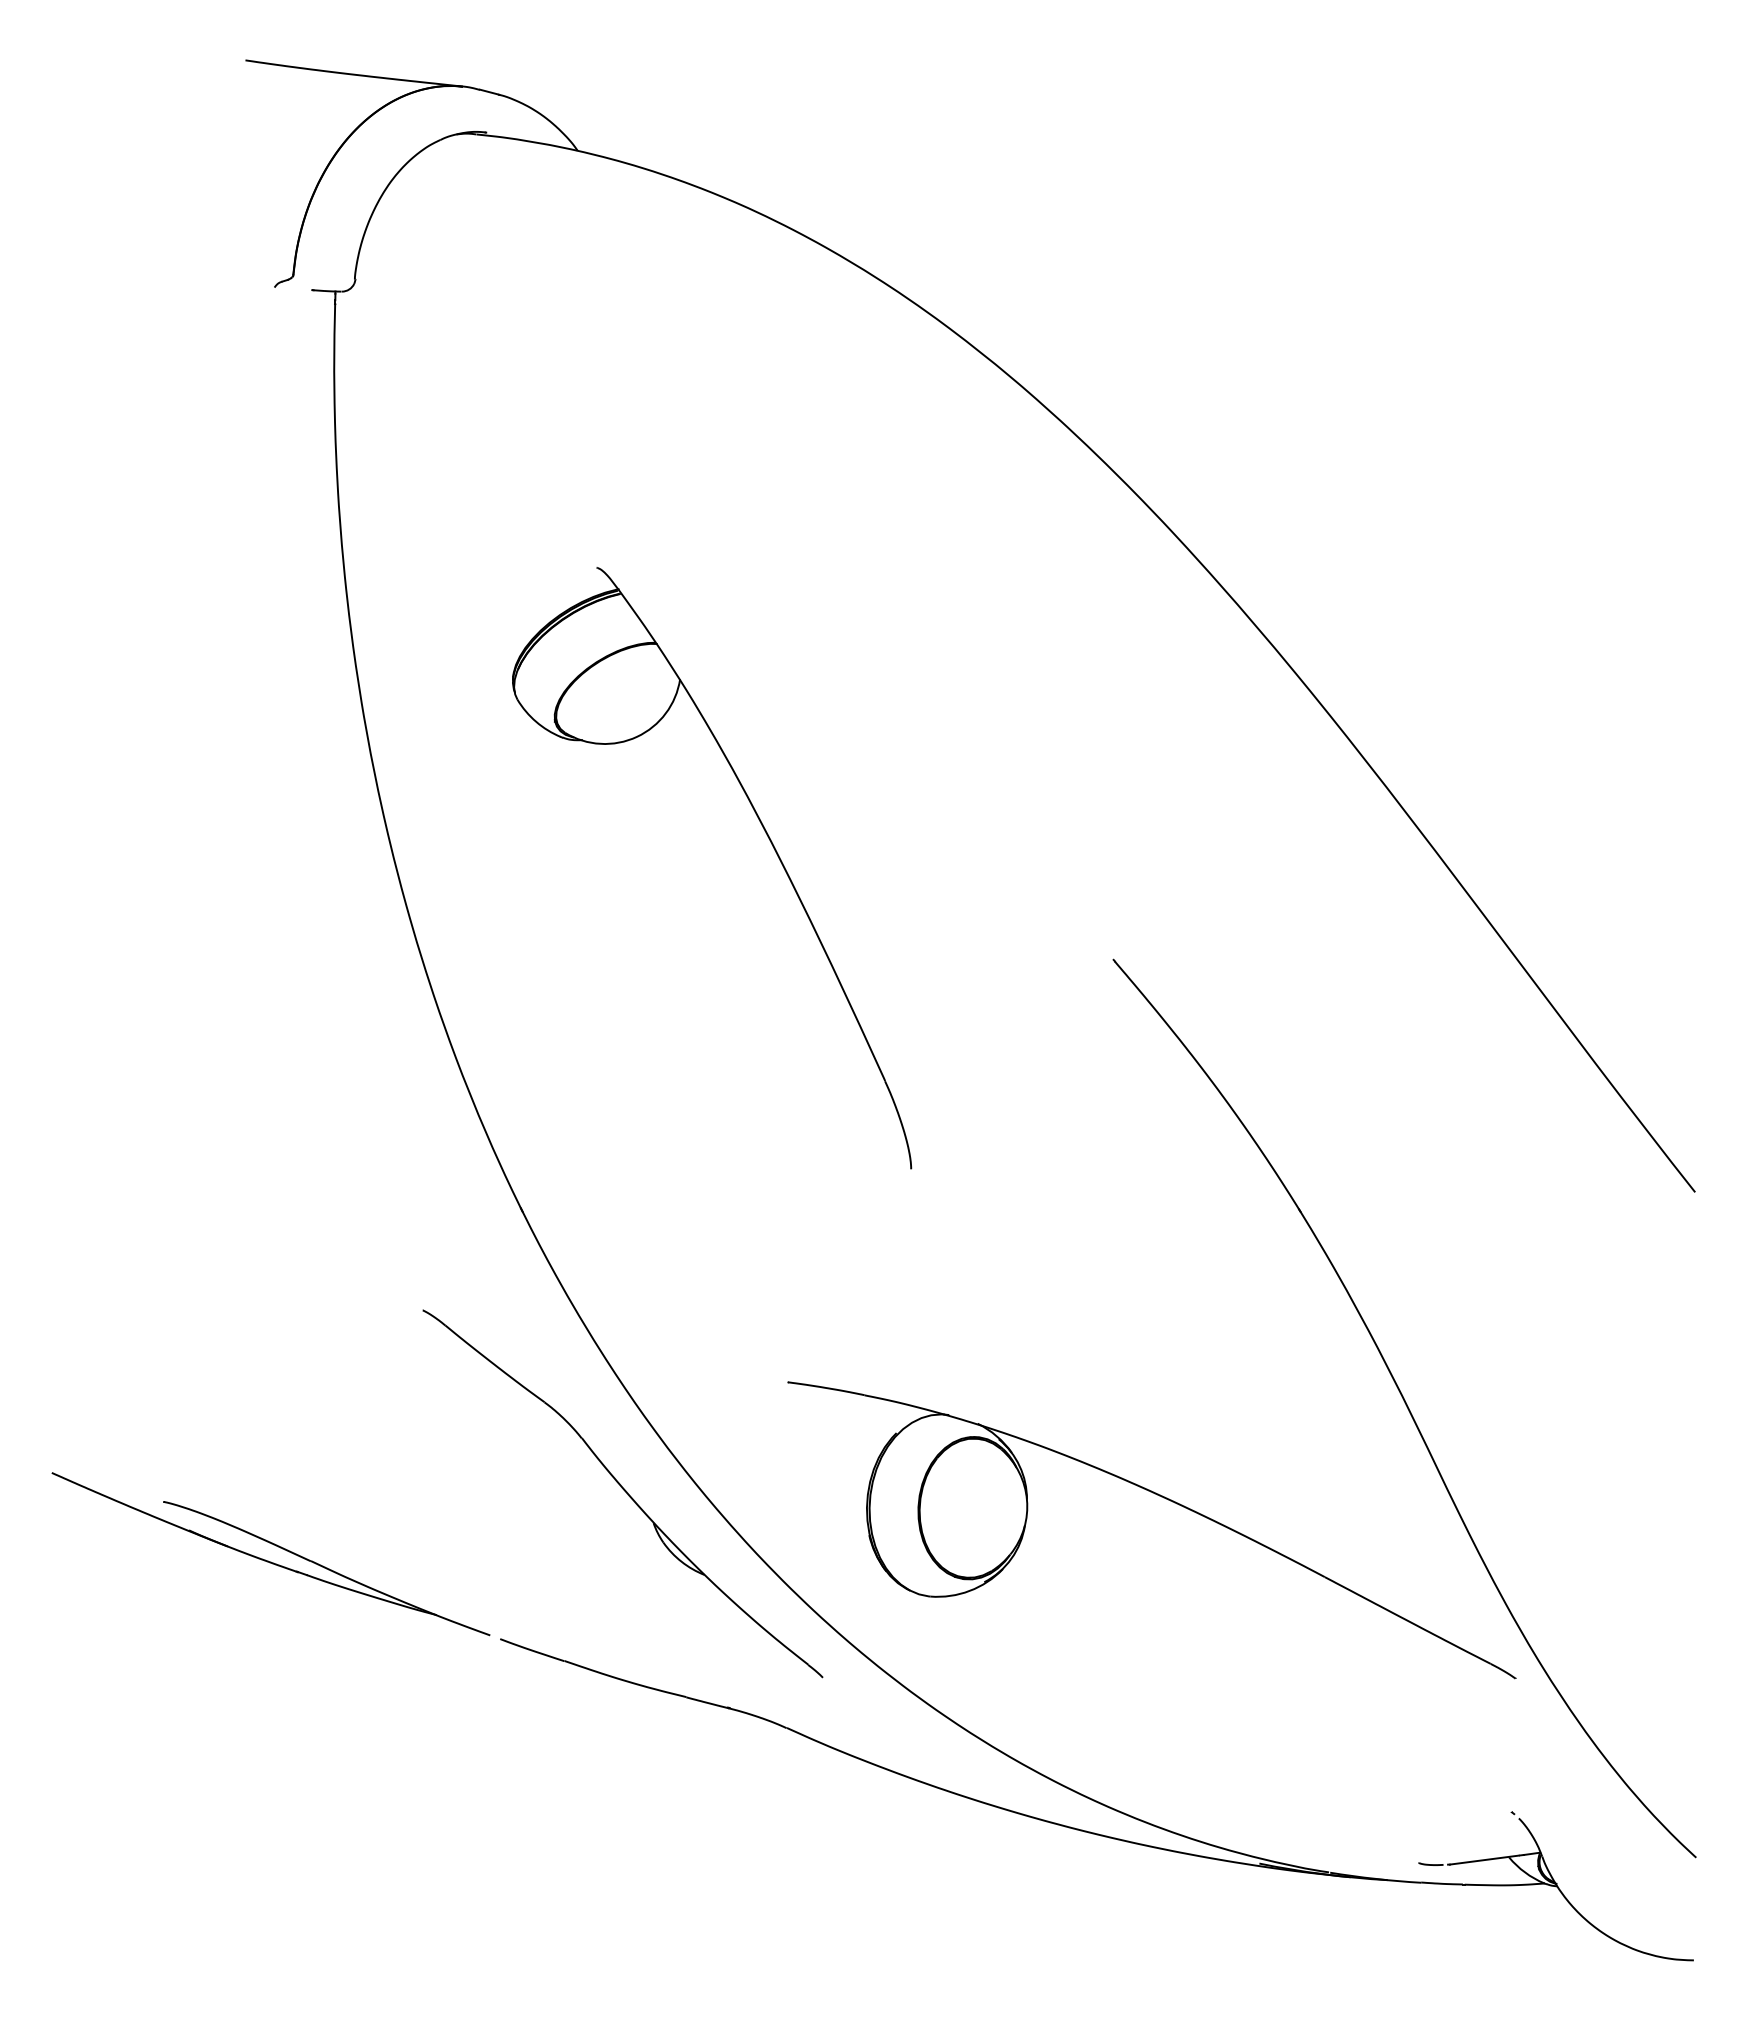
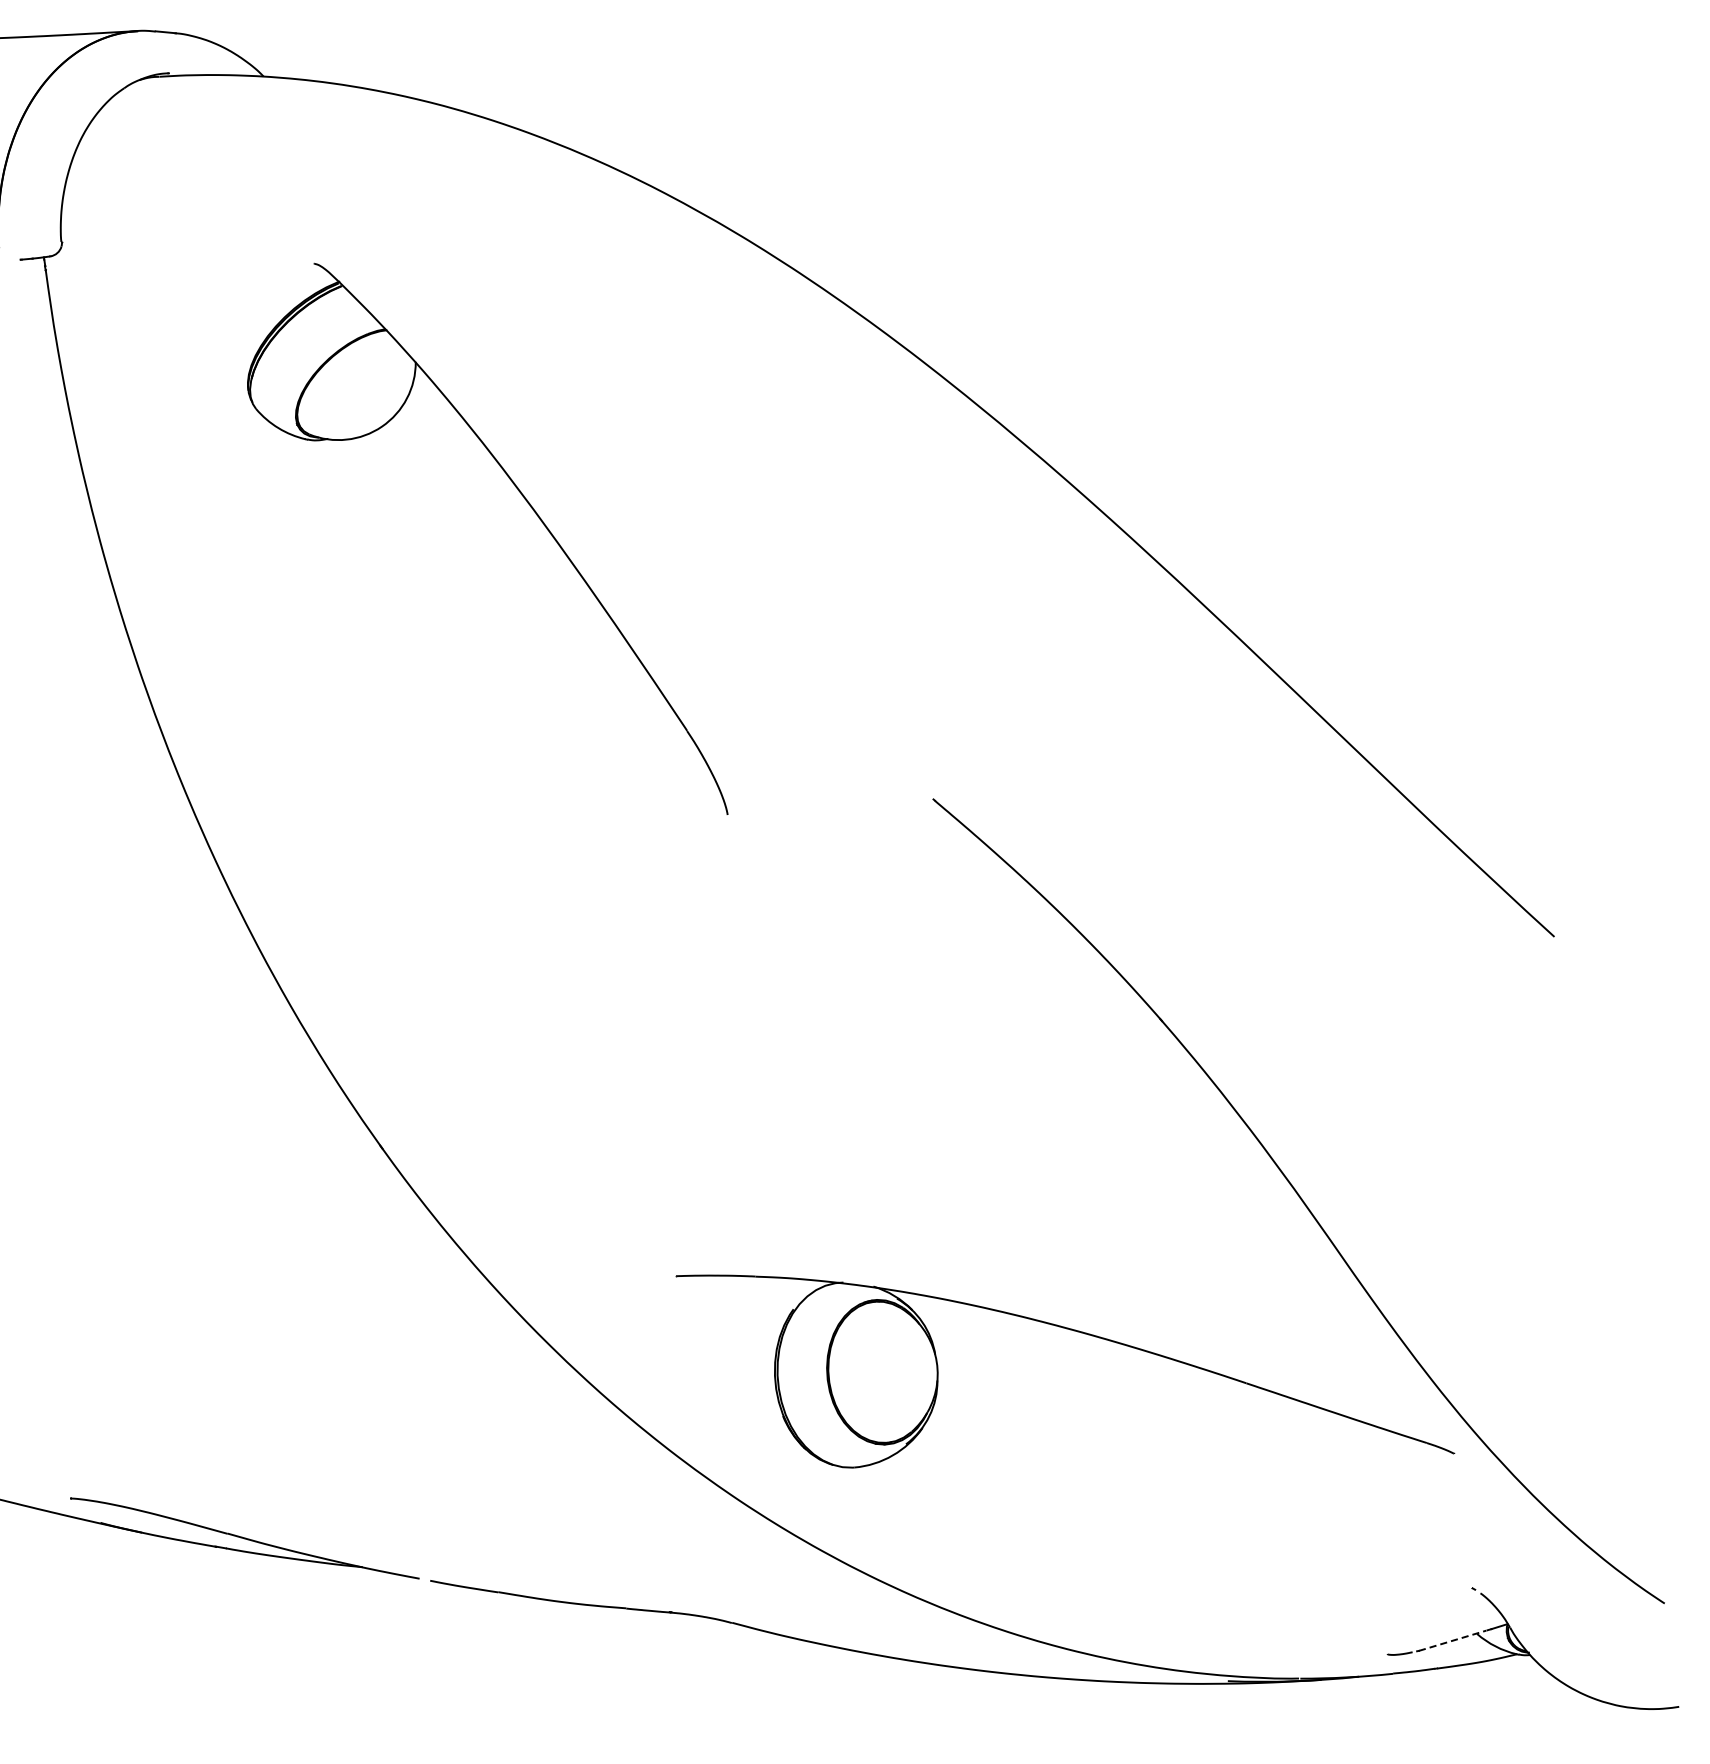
part: (766, 835) -> (527, 504), moved
part: (622, 1493) -> (528, 1414), removed
line: (1484, 1860) -> (1452, 1641), solid -> dashed

